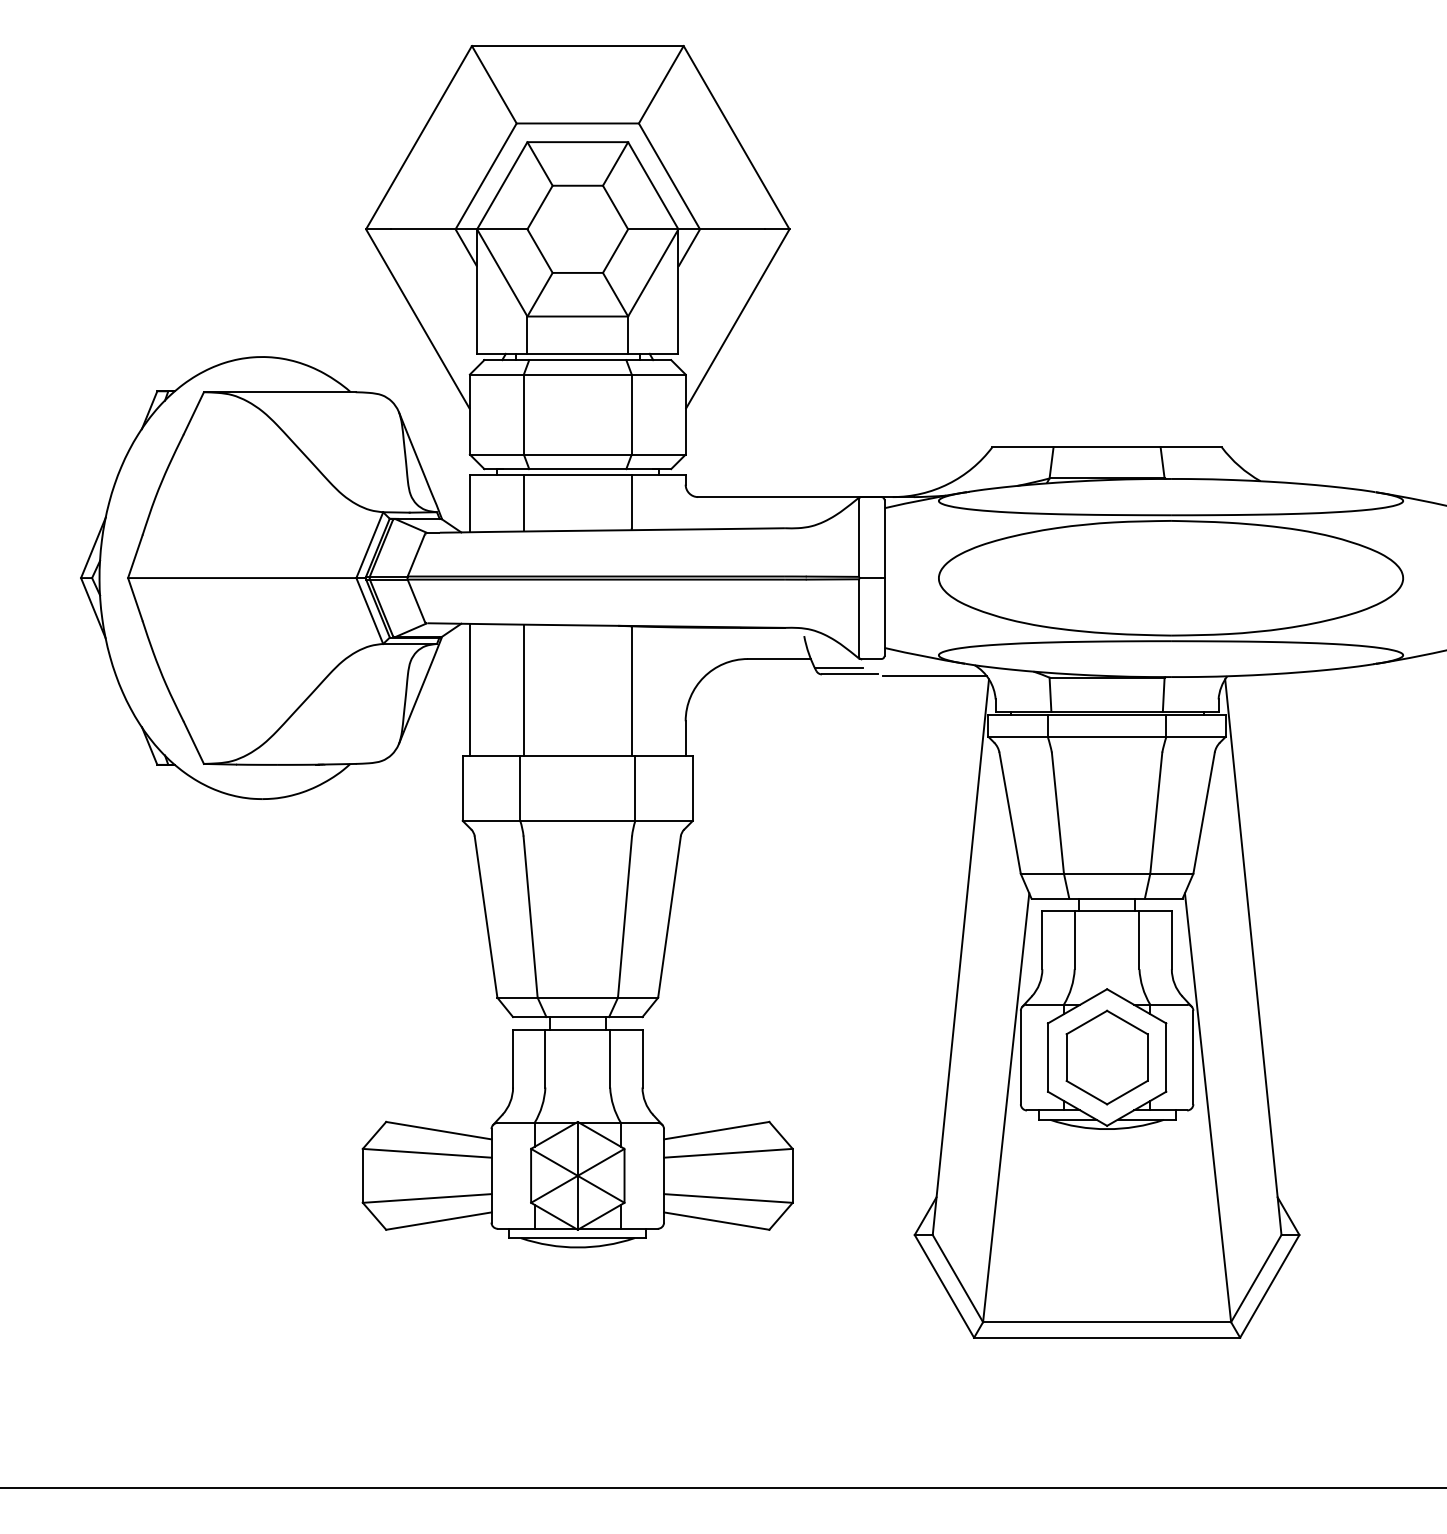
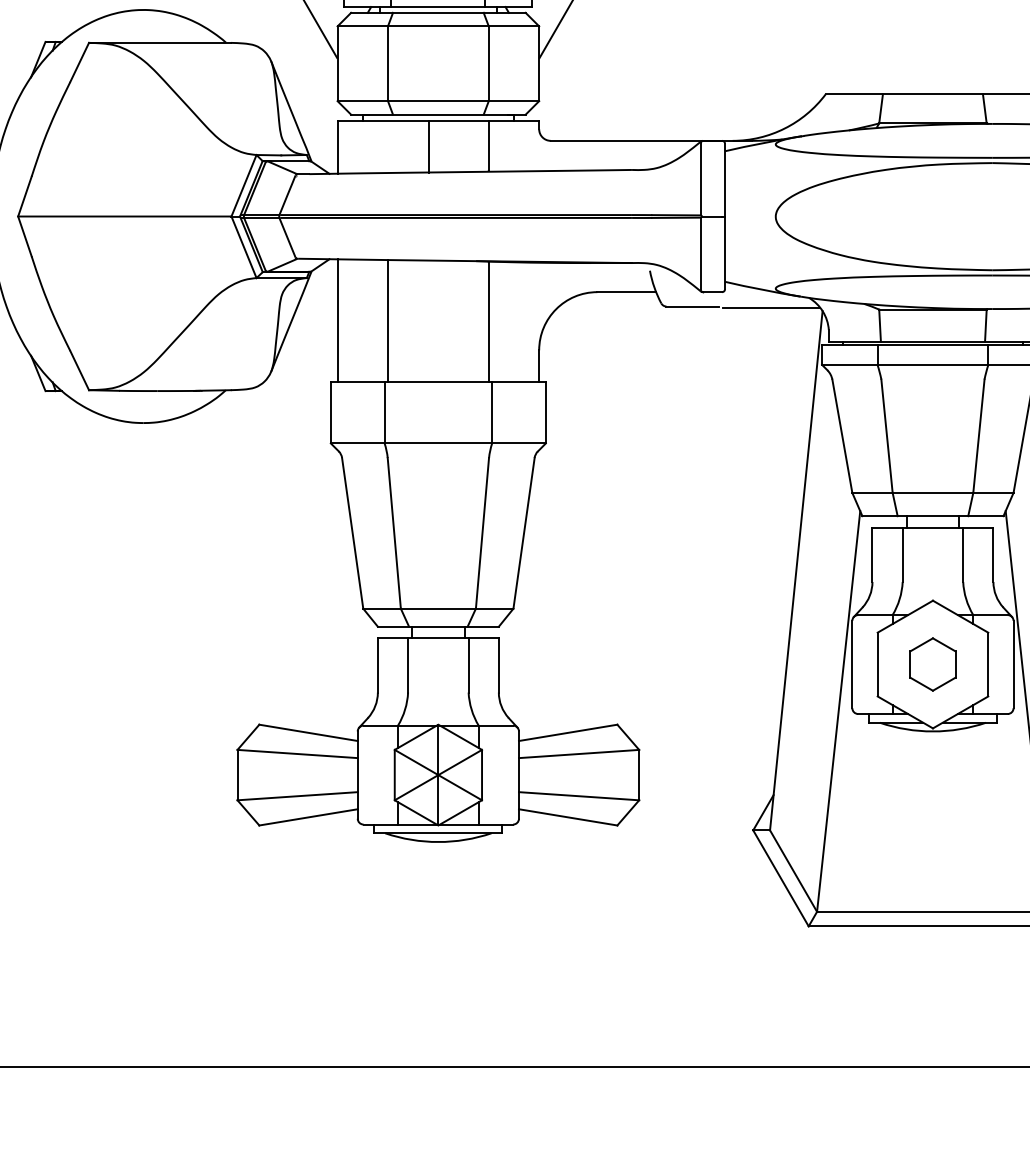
line: (523, 503) -> (428, 146), moved
line: (838, 668) -> (681, 301), removed
part: (1106, 1057) -> (932, 664), size x0.6

